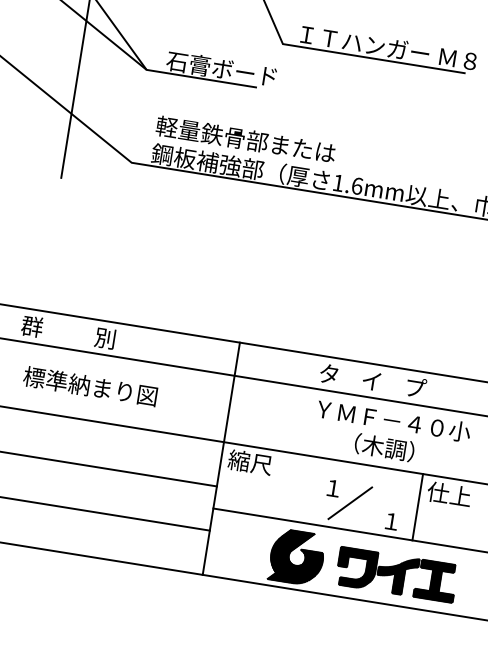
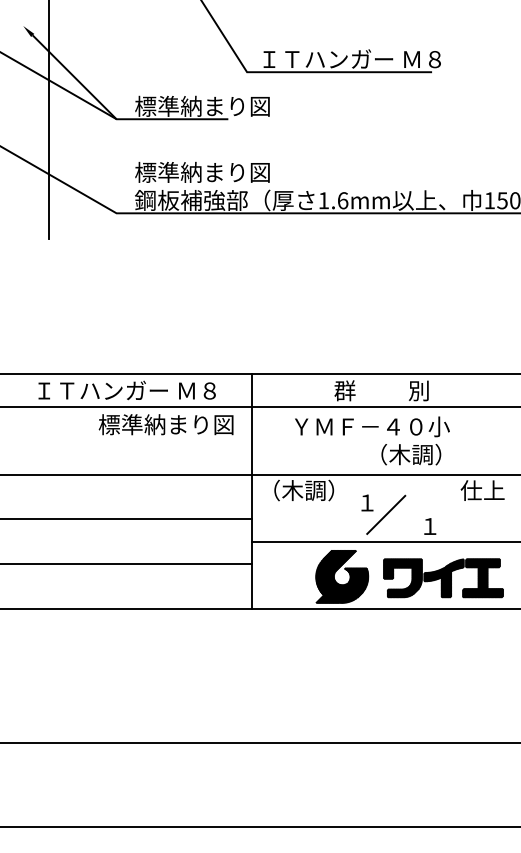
text: (233, 69) -> (202, 105), 石膏ボード -> 標準納まり図
text: (245, 138) -> (225, 171), 軽量鉄骨部または -> 標準納まり図
text: (111, 338) -> (124, 390), 群          別 -> ＩＴハンガー Ｍ８
text: (372, 380) -> (388, 390), タ    イ    プ -> 群          別
text: (89, 386) -> (165, 424), moved
text: (394, 420) -> (372, 426), moved
text: (265, 464) -> (296, 490), 縮尺 -> （木調）
line: (417, 506) -> (453, 507), removed

